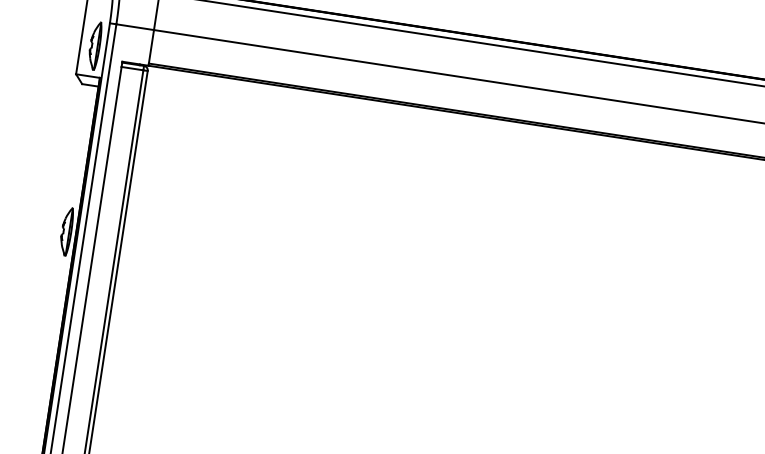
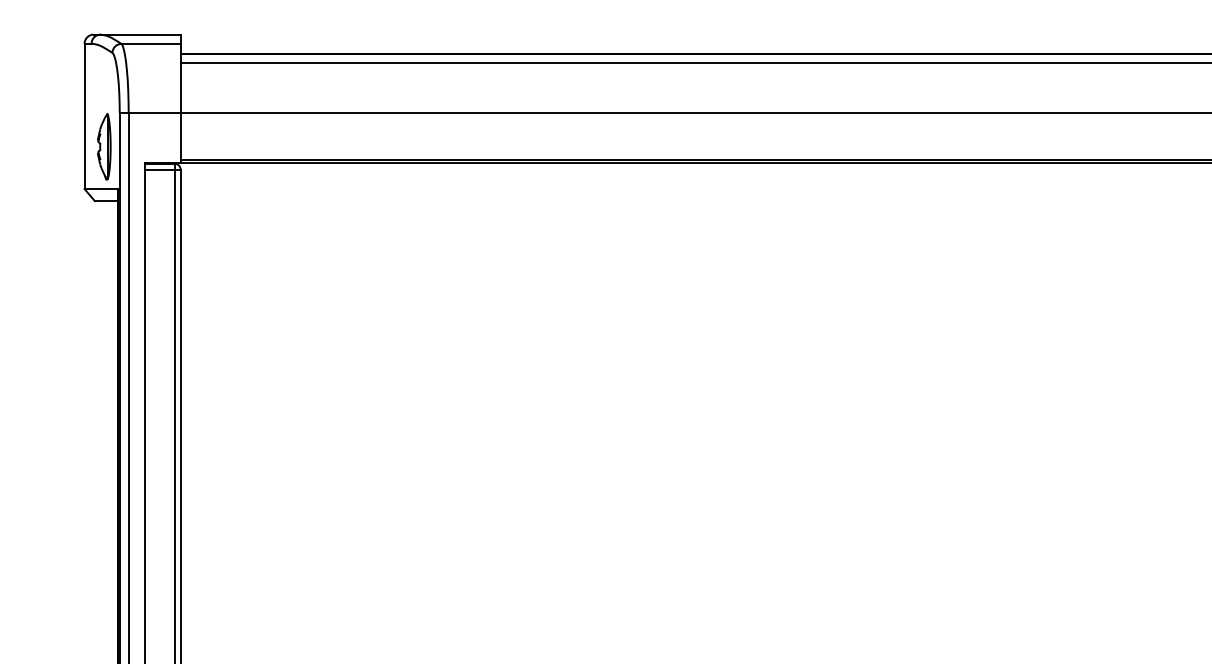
part: (66, 231) -> (104, 403), removed

